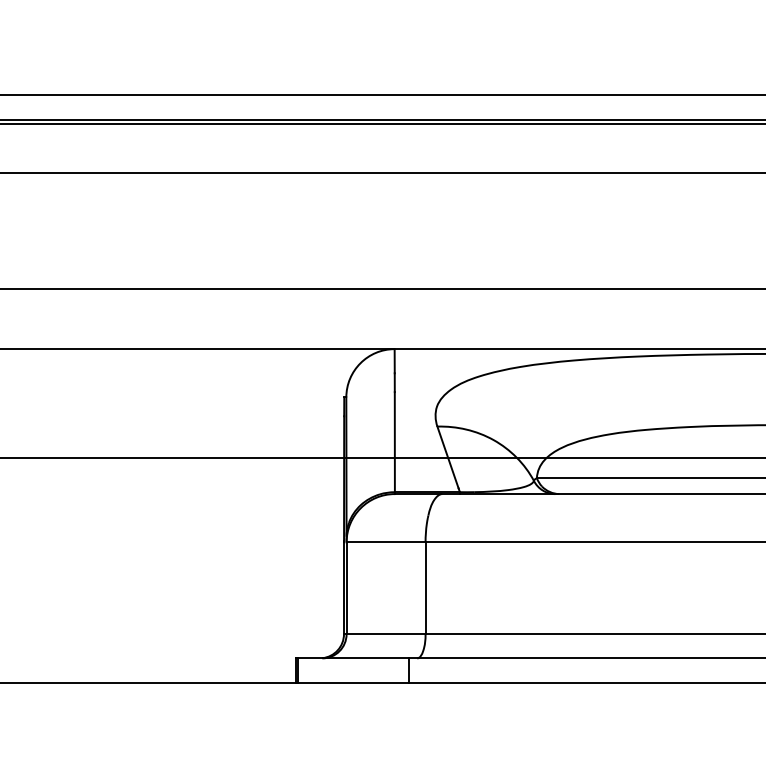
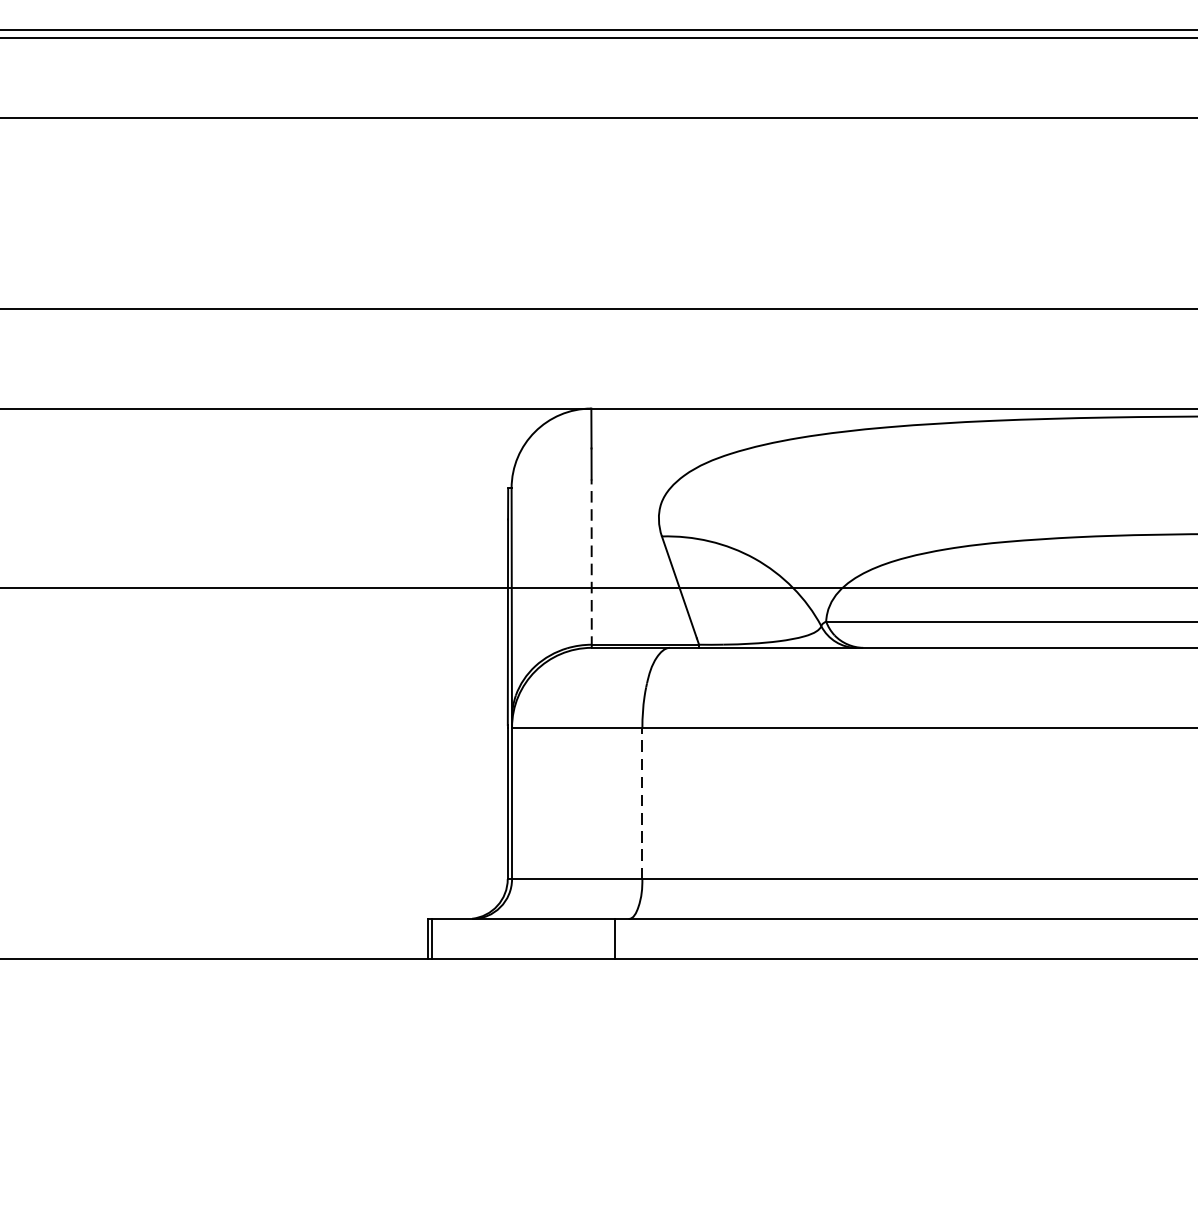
line: (394, 443) -> (591, 564), solid -> dashed
line: (425, 588) -> (642, 803), solid -> dashed

